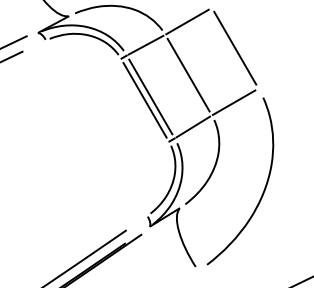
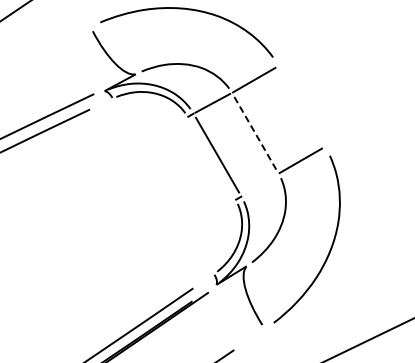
line: (234, 48) -> (301, 106), removed
line: (188, 75) -> (255, 133), solid -> dashed
line: (144, 100) -> (211, 158), removed
line: (192, 126) -> (259, 184), removed

